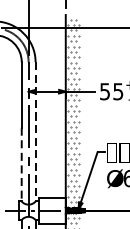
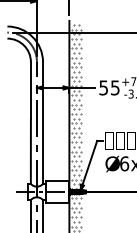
line: (36, 132) -> (43, 123), dashed -> solid
line: (21, 165) -> (30, 152), dashed -> solid

